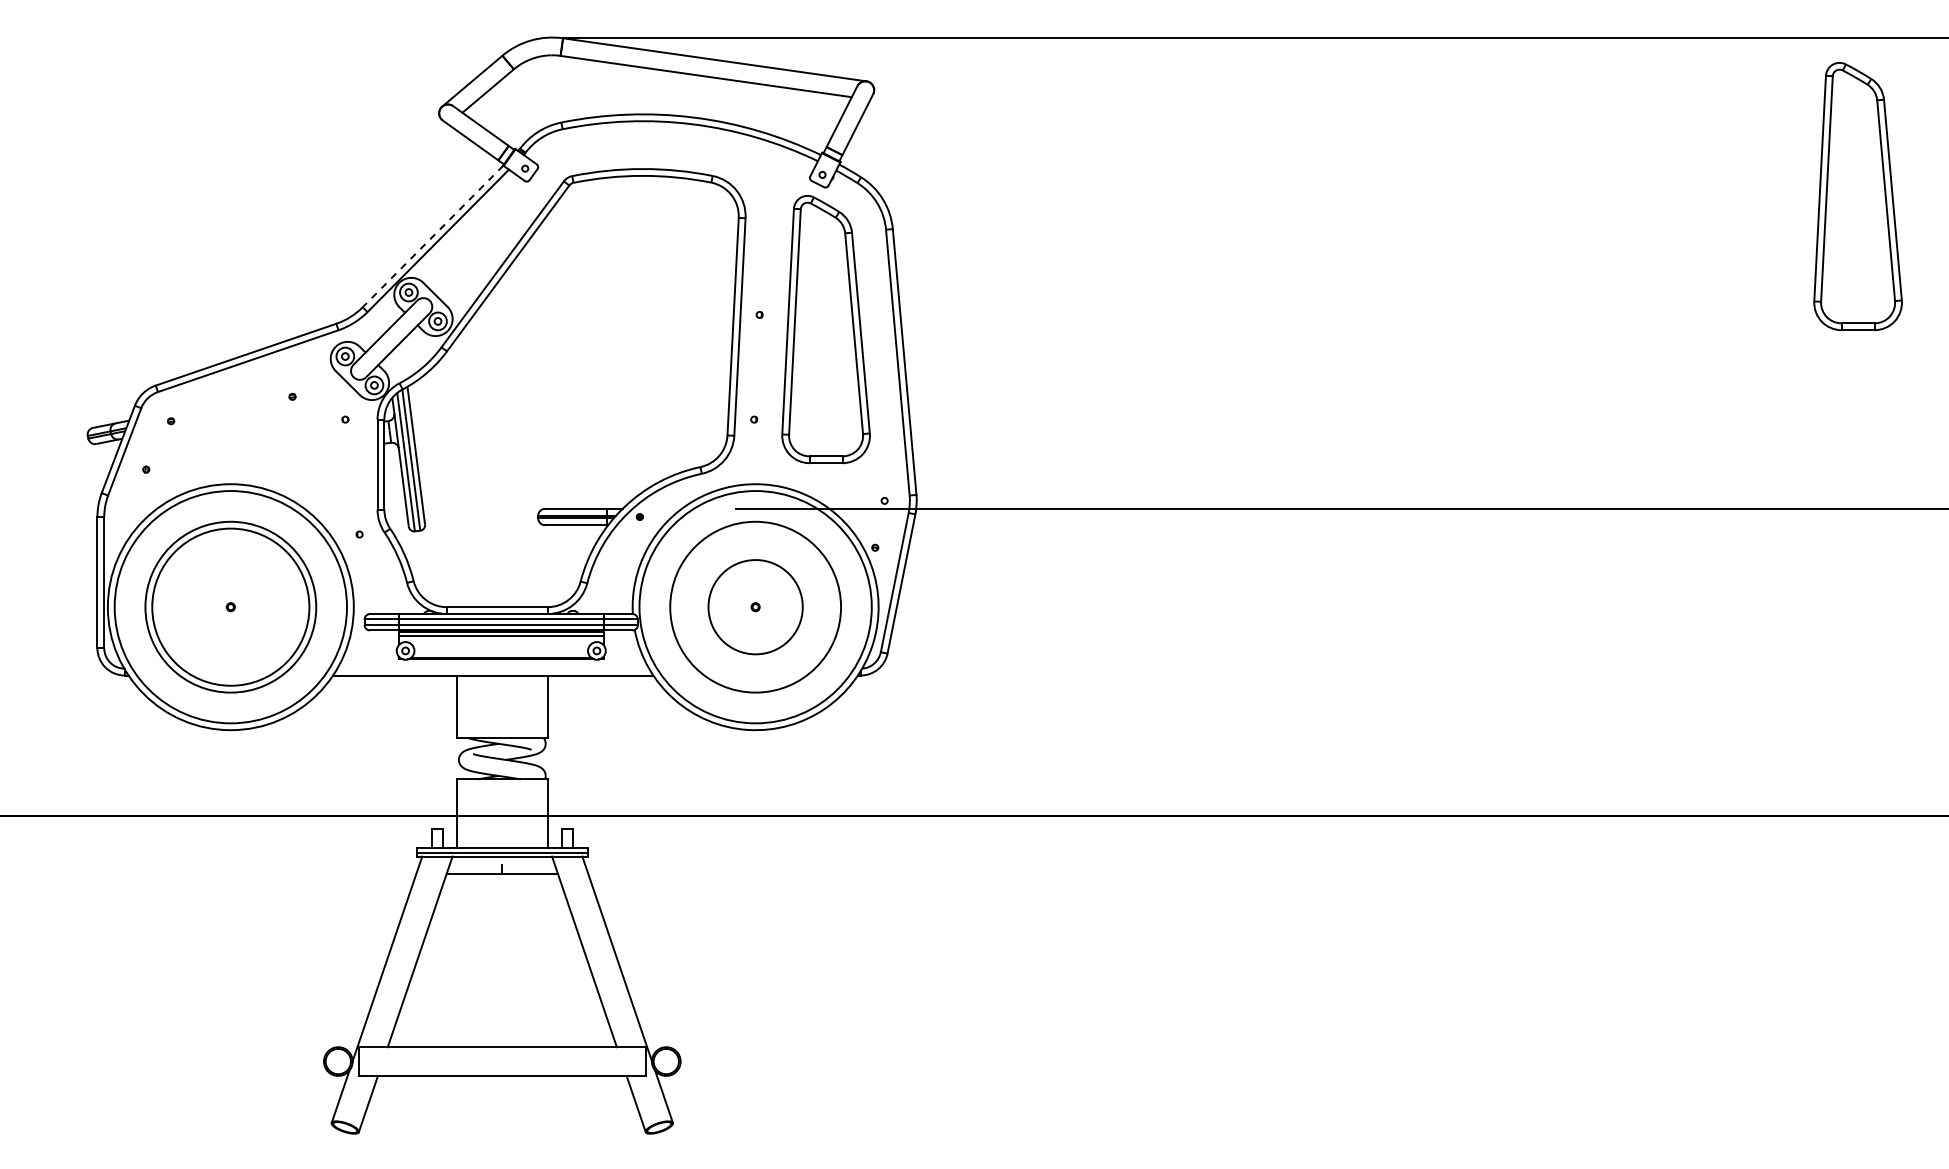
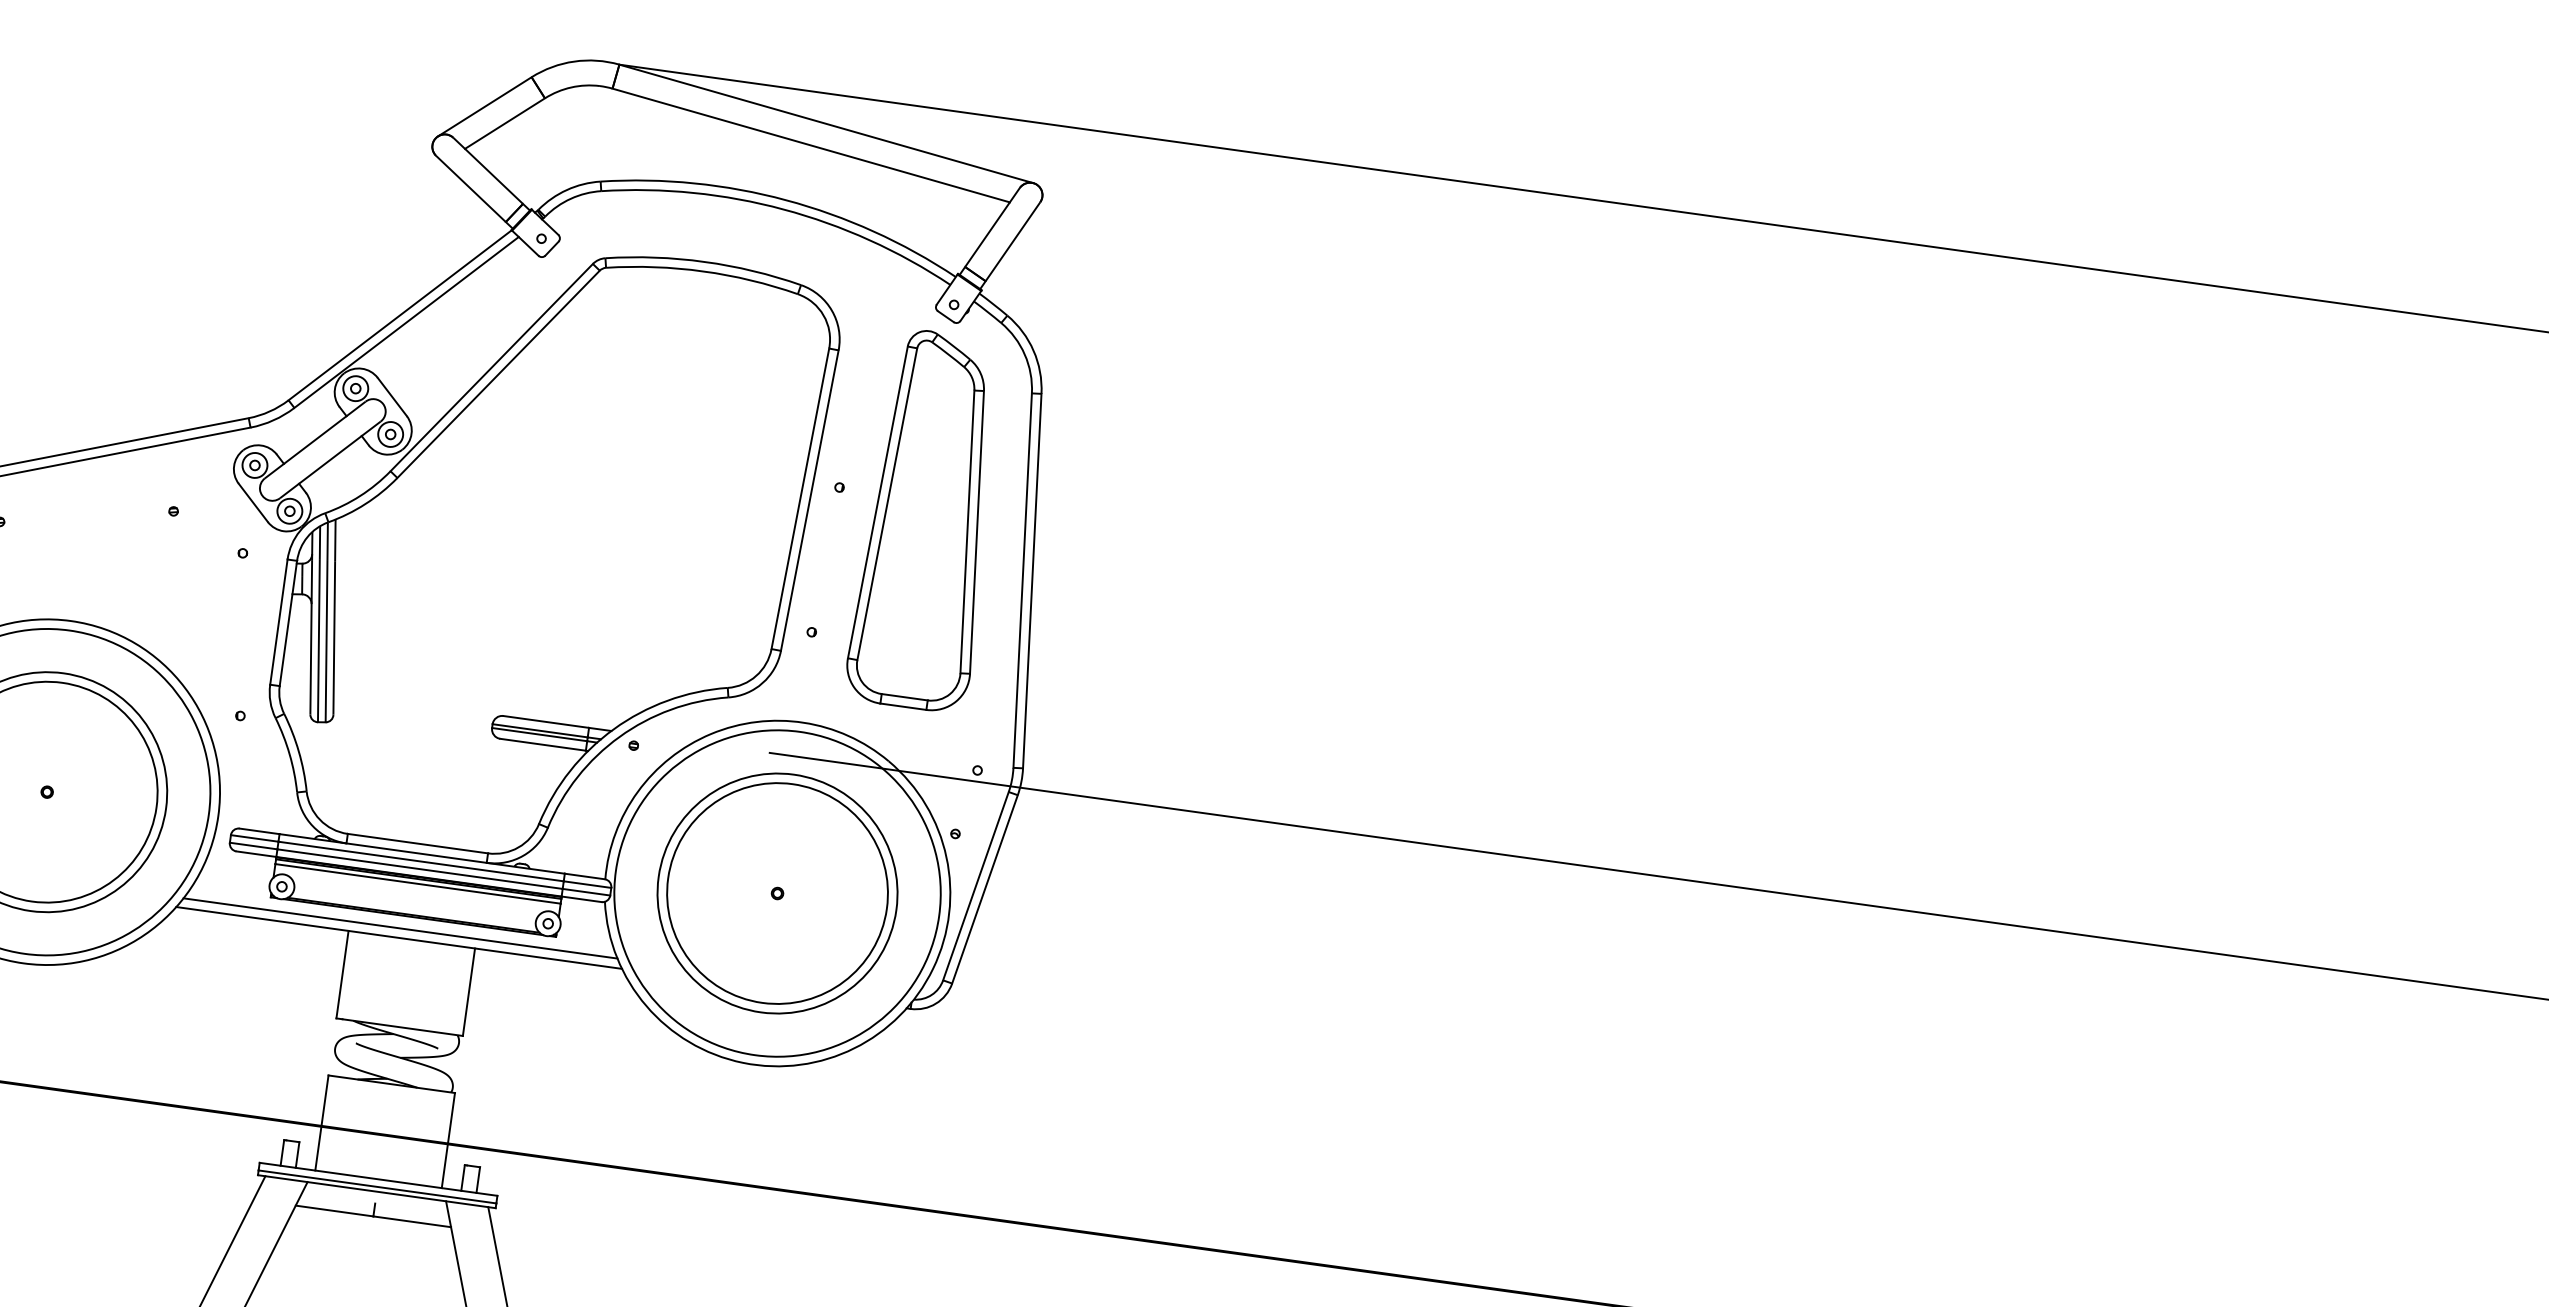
part: (1857, 196) -> (2390, 534), removed
line: (433, 236) -> (400, 315), dashed -> solid
circle: (755, 606) -> (777, 892), size x1.67
line: (493, 668) -> (400, 928), added

